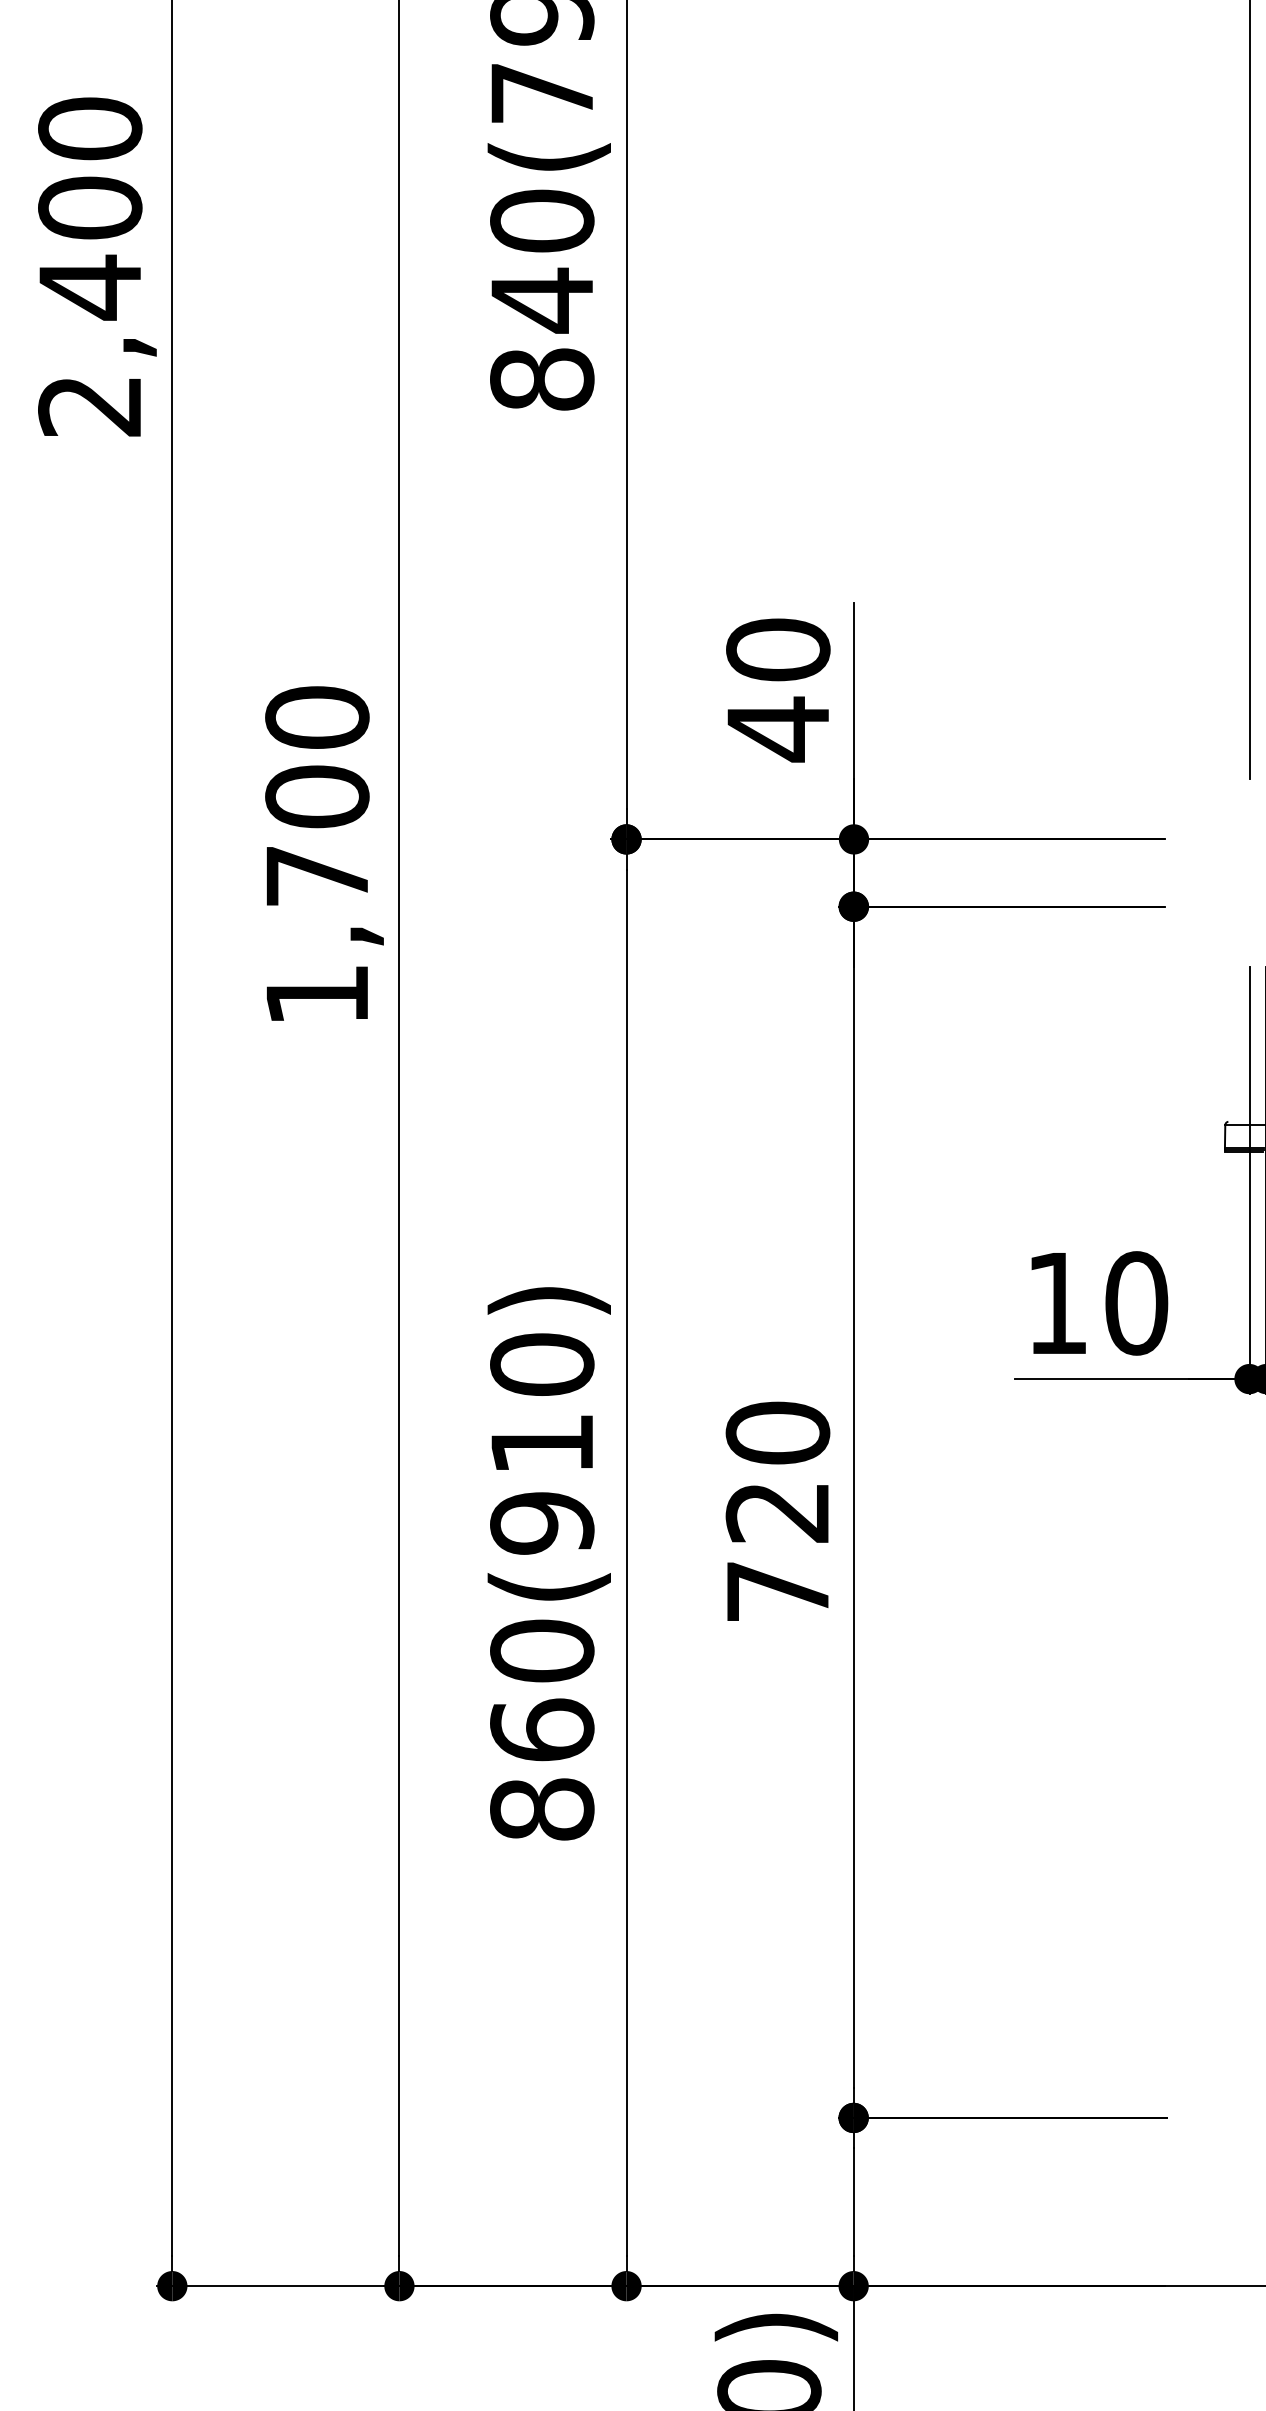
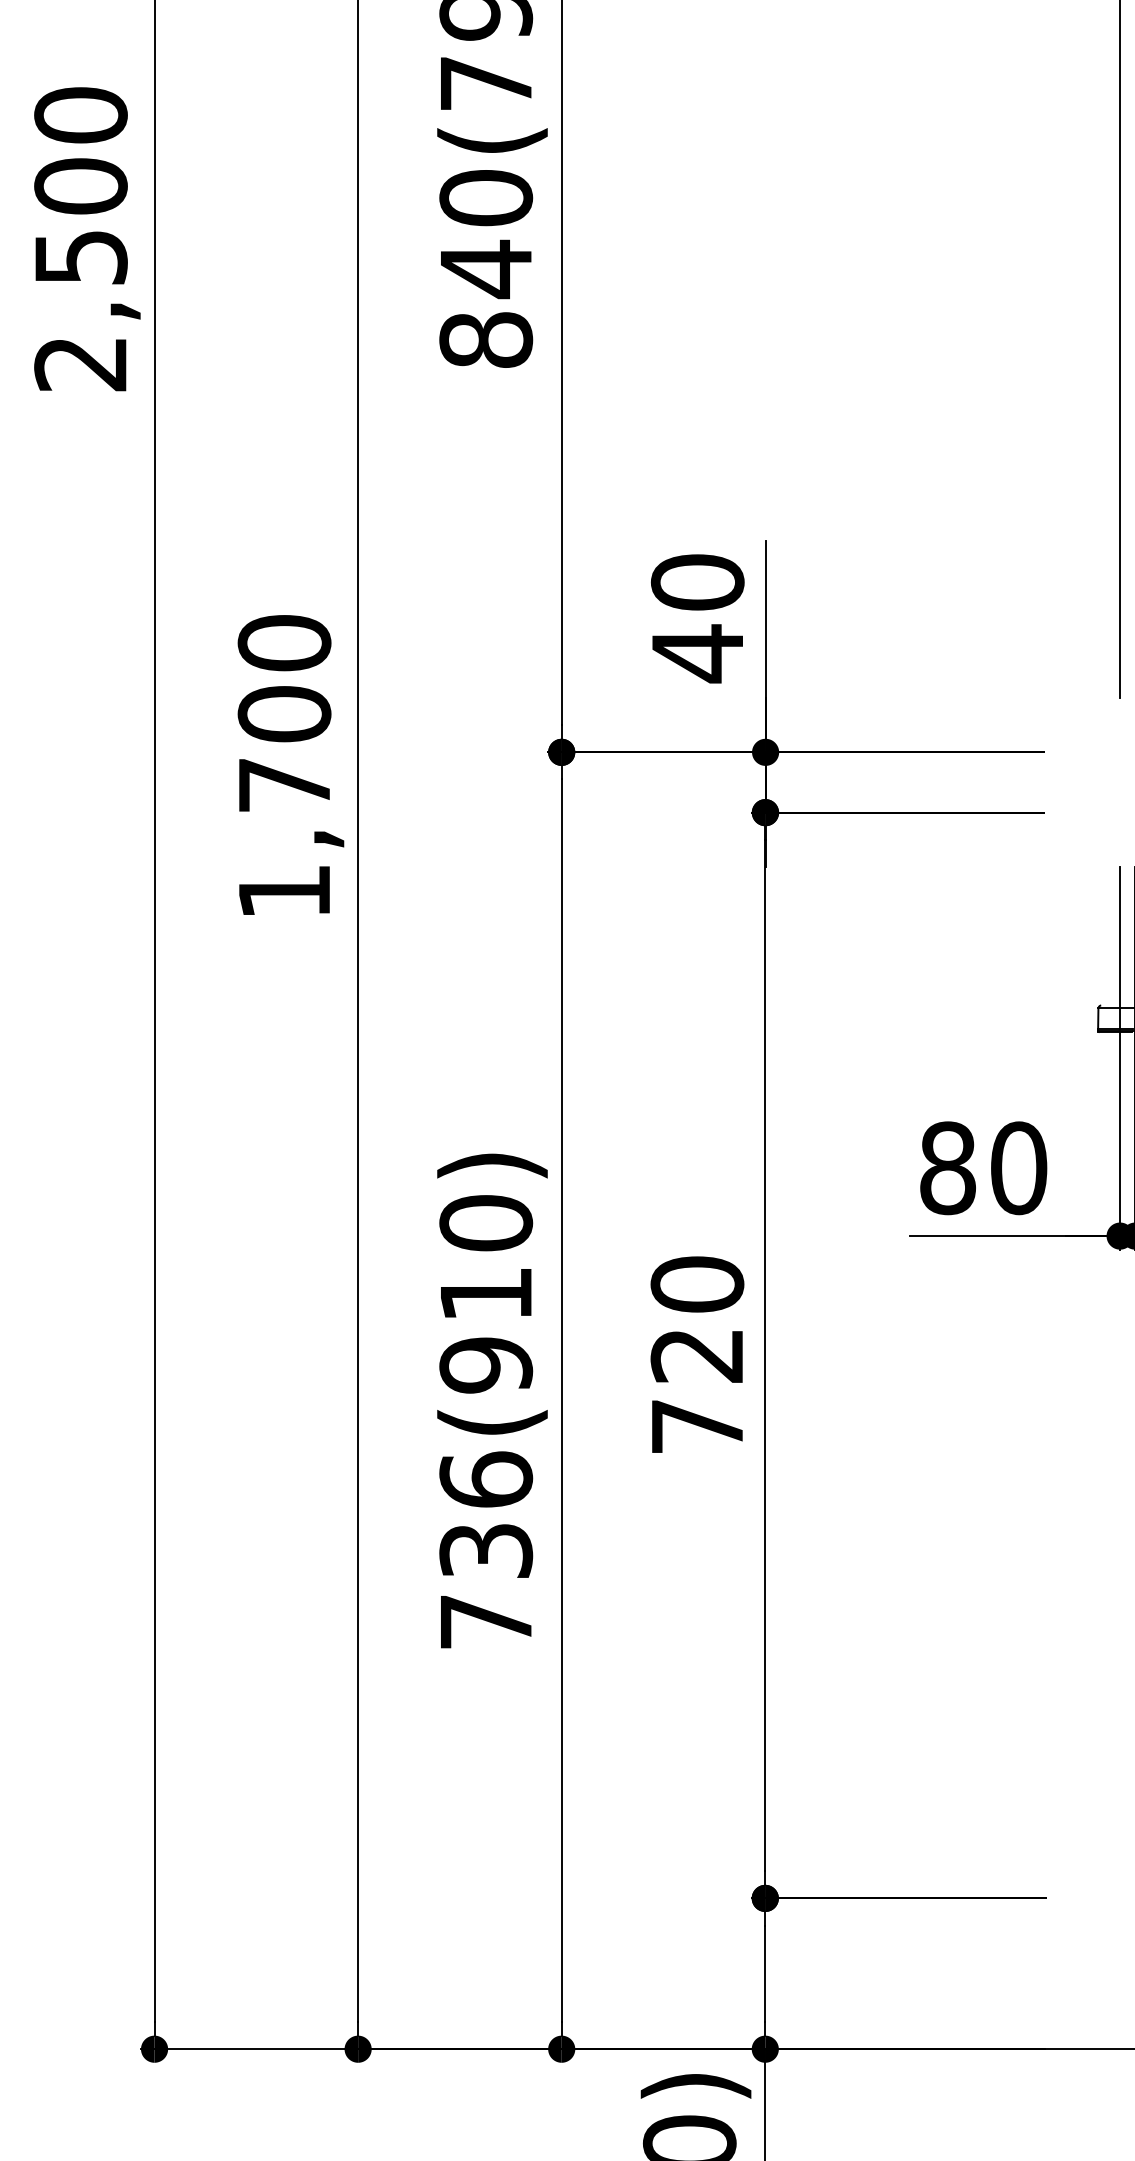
text: (90, 287) -> (81, 257), 2,400 -> 2,500
text: (1057, 1303) -> (948, 1168), 10 -> 80
text: (542, 1729) -> (486, 1550), 860(910) -> 736(910)

